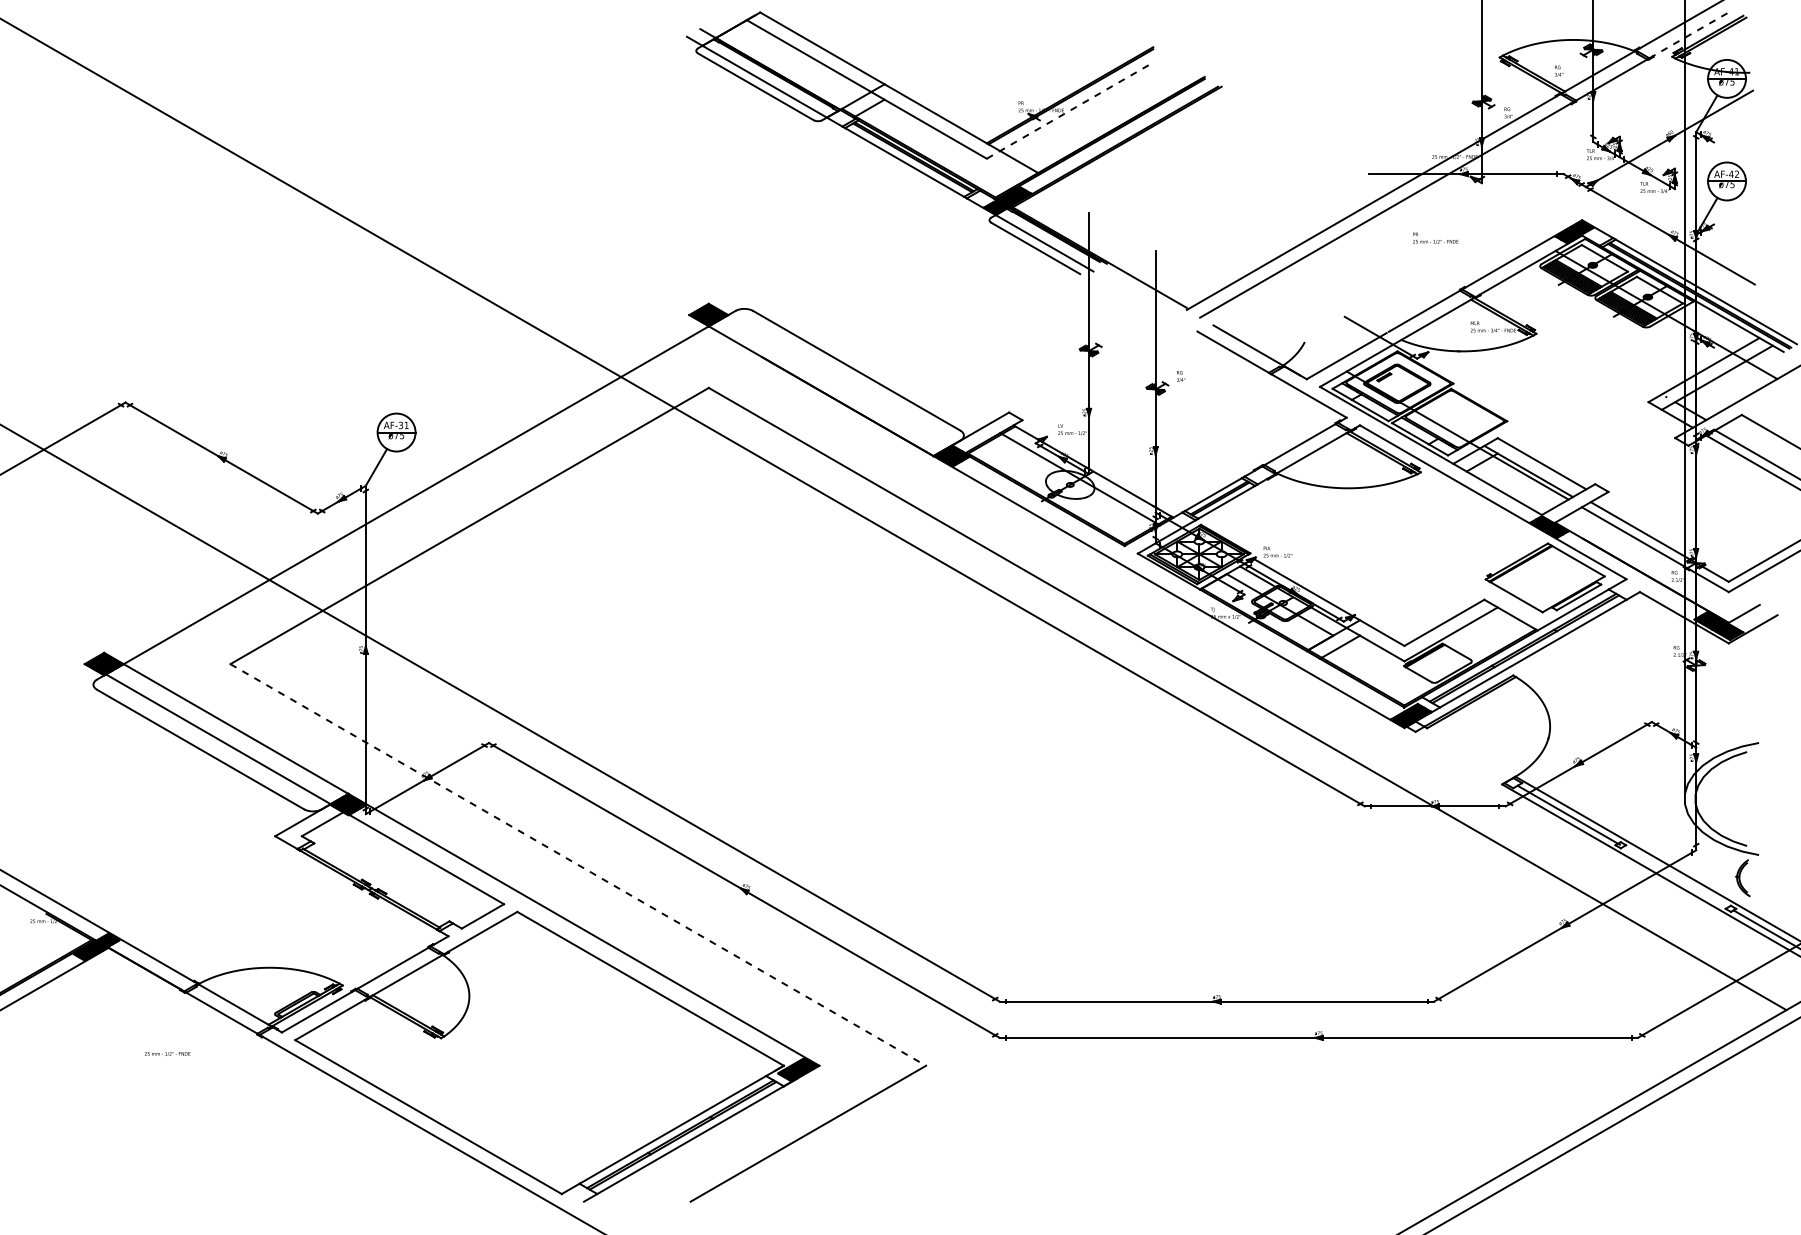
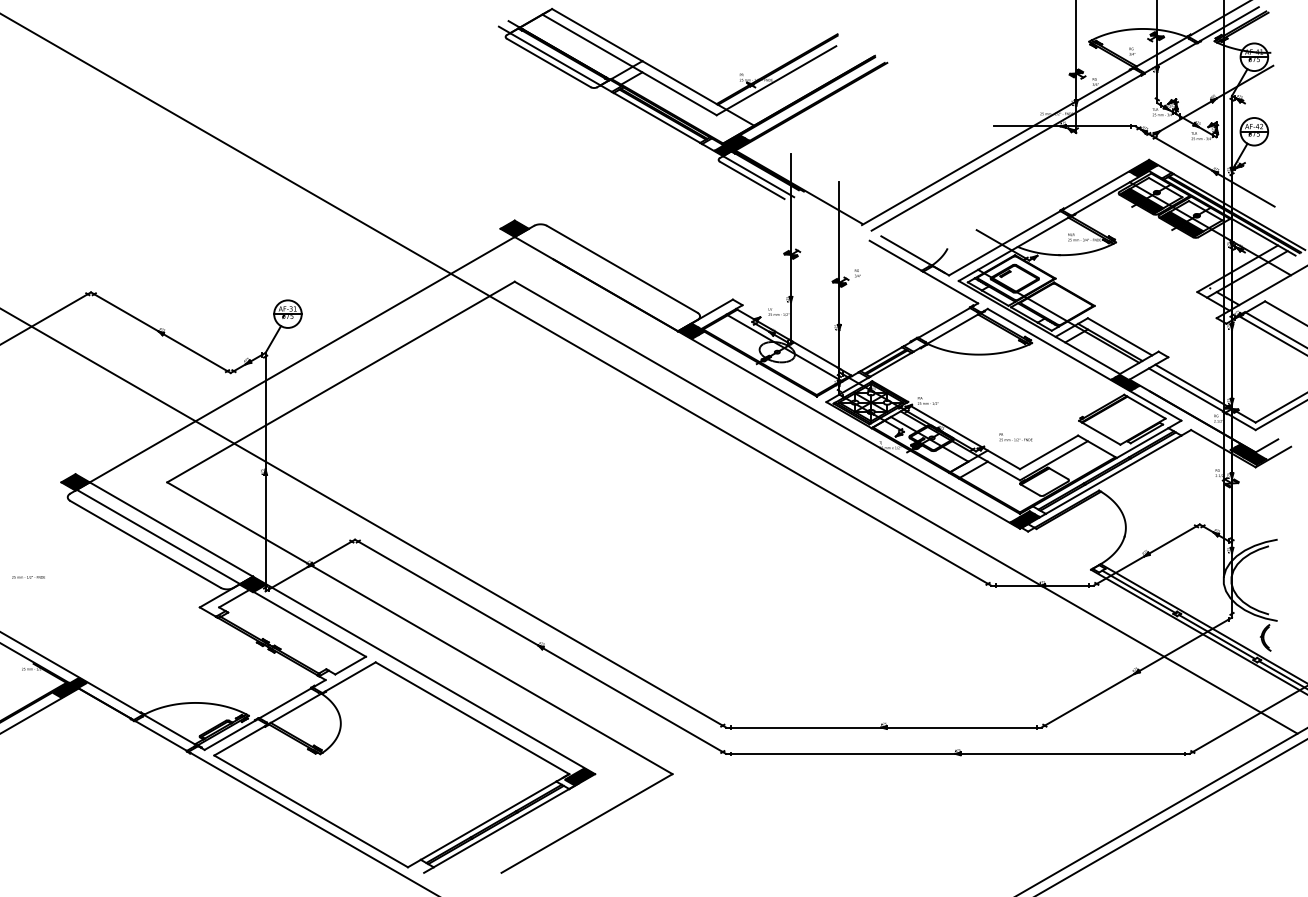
line: (1691, 33) -> (1228, 24), dashed -> solid
line: (1069, 110) -> (776, 80), dashed -> solid
text: (1435, 237) -> (1015, 436), moved
line: (578, 864) -> (420, 627), dashed -> solid
line: (1675, 876) -> (1216, 636), added
text: (167, 1053) -> (28, 577), moved

